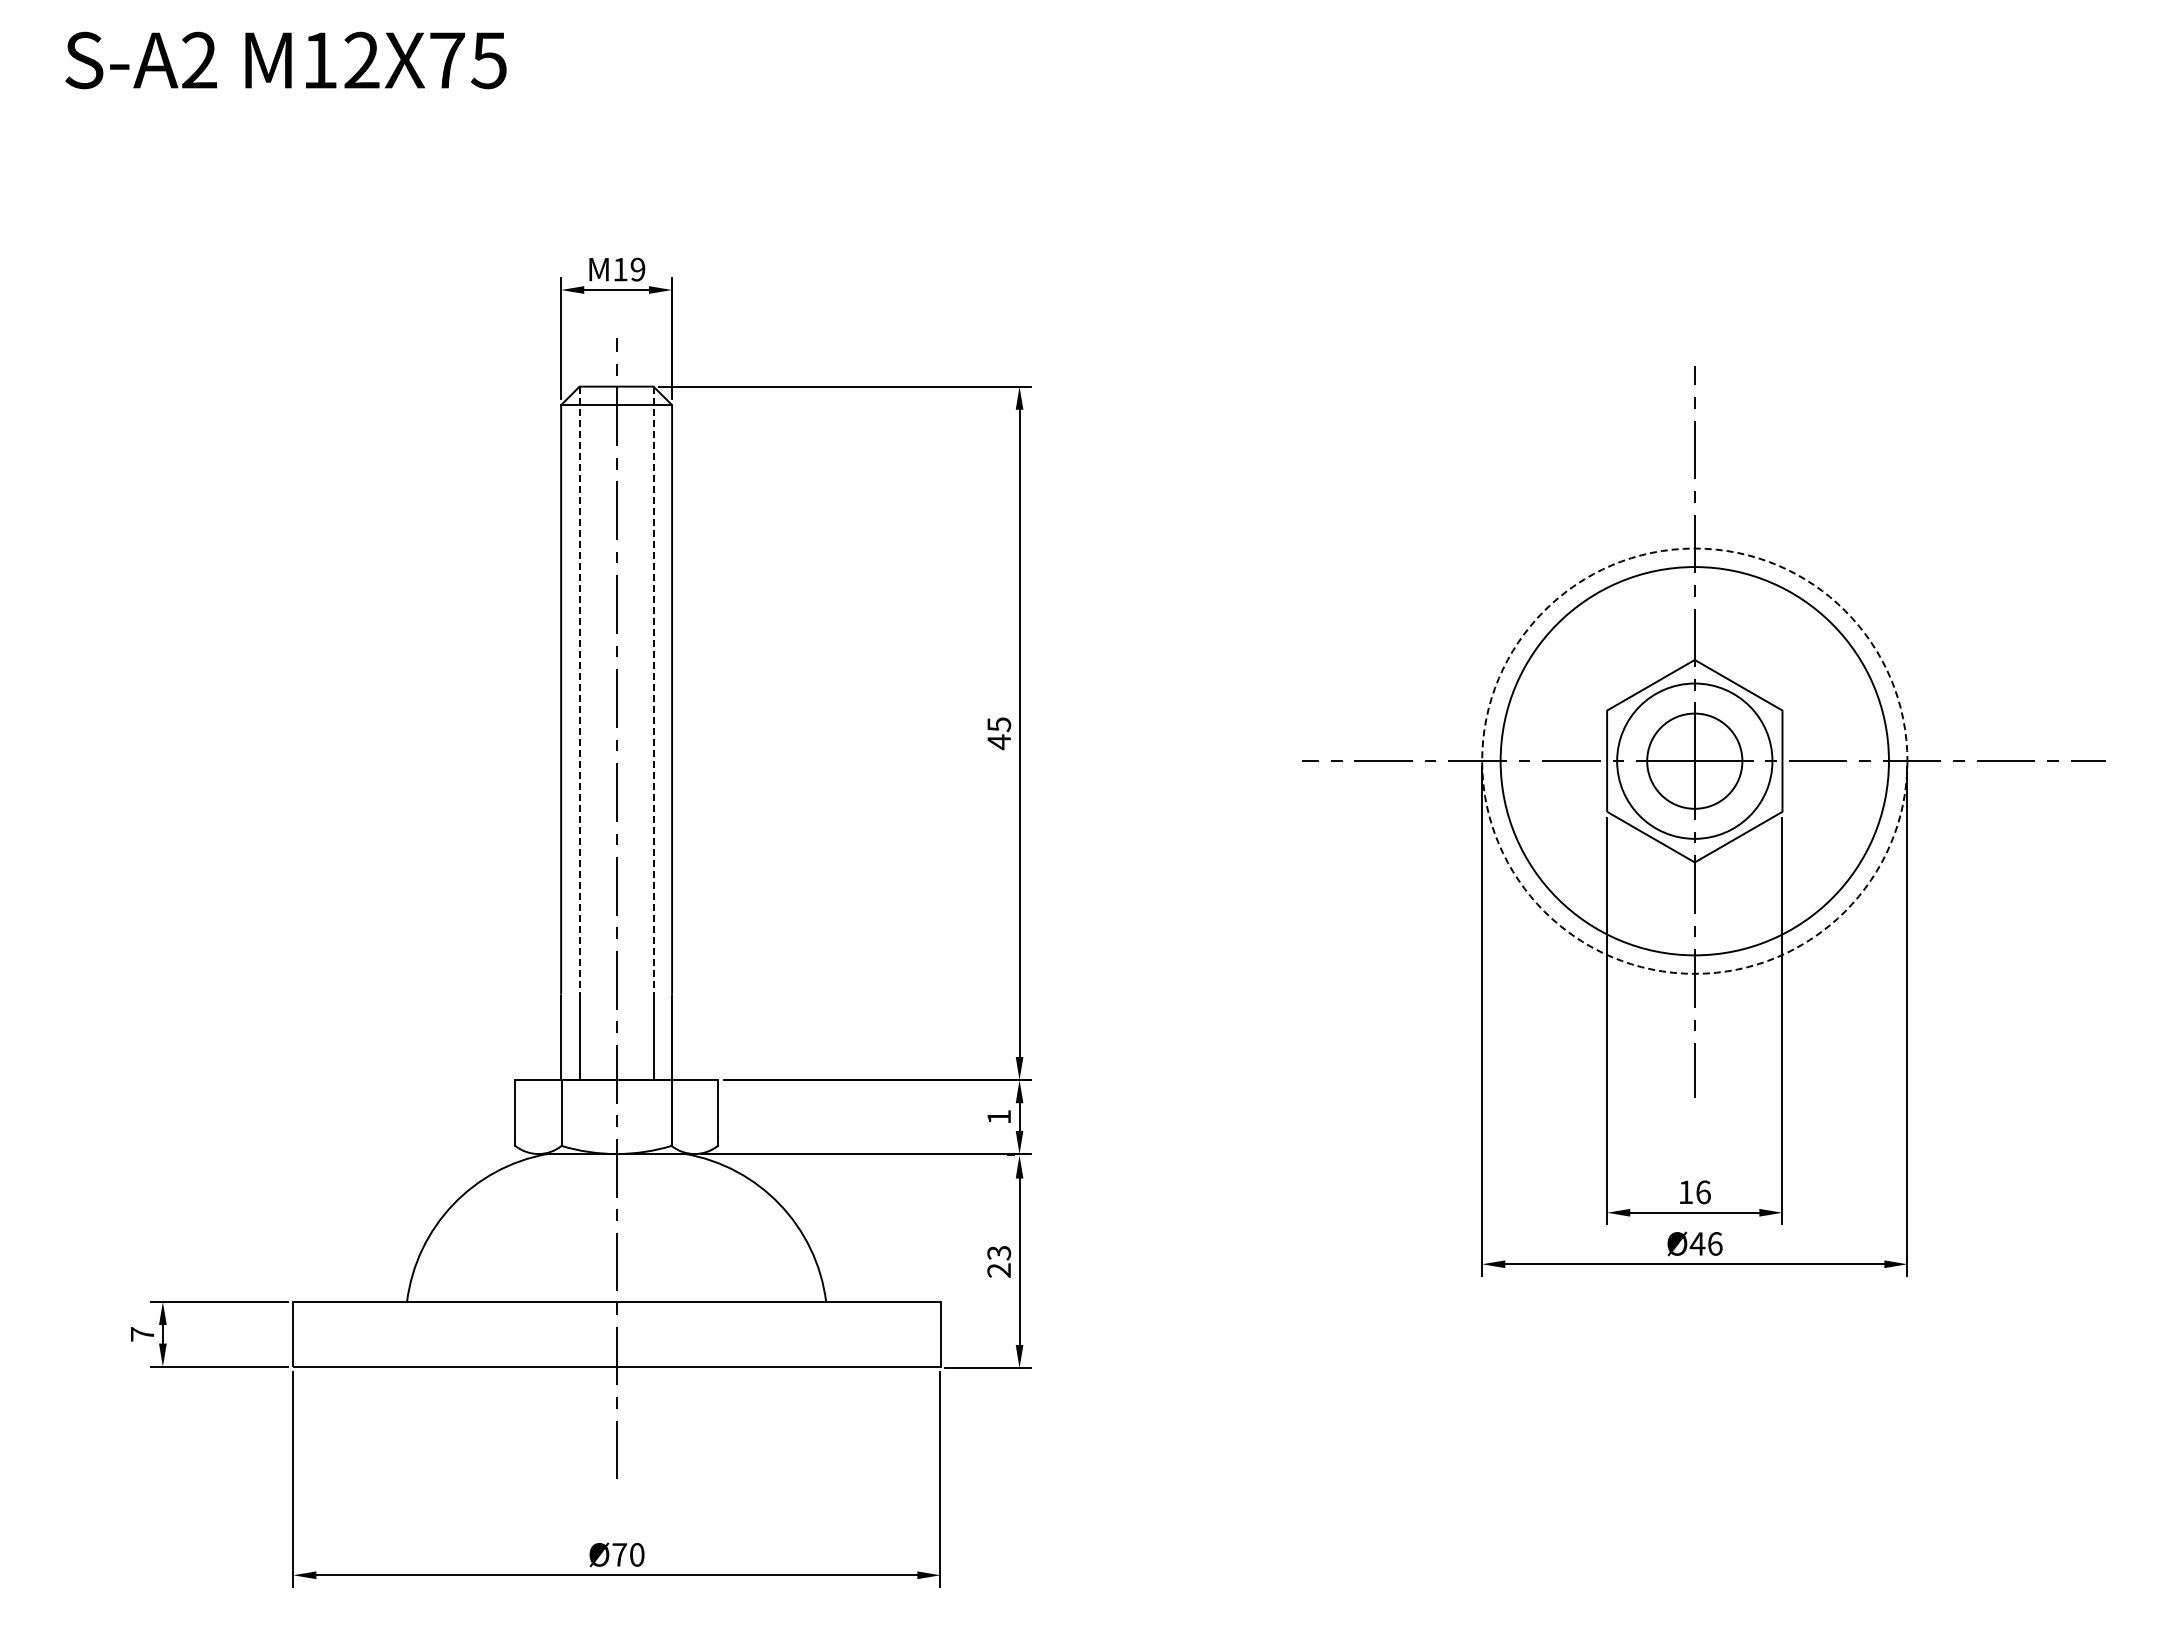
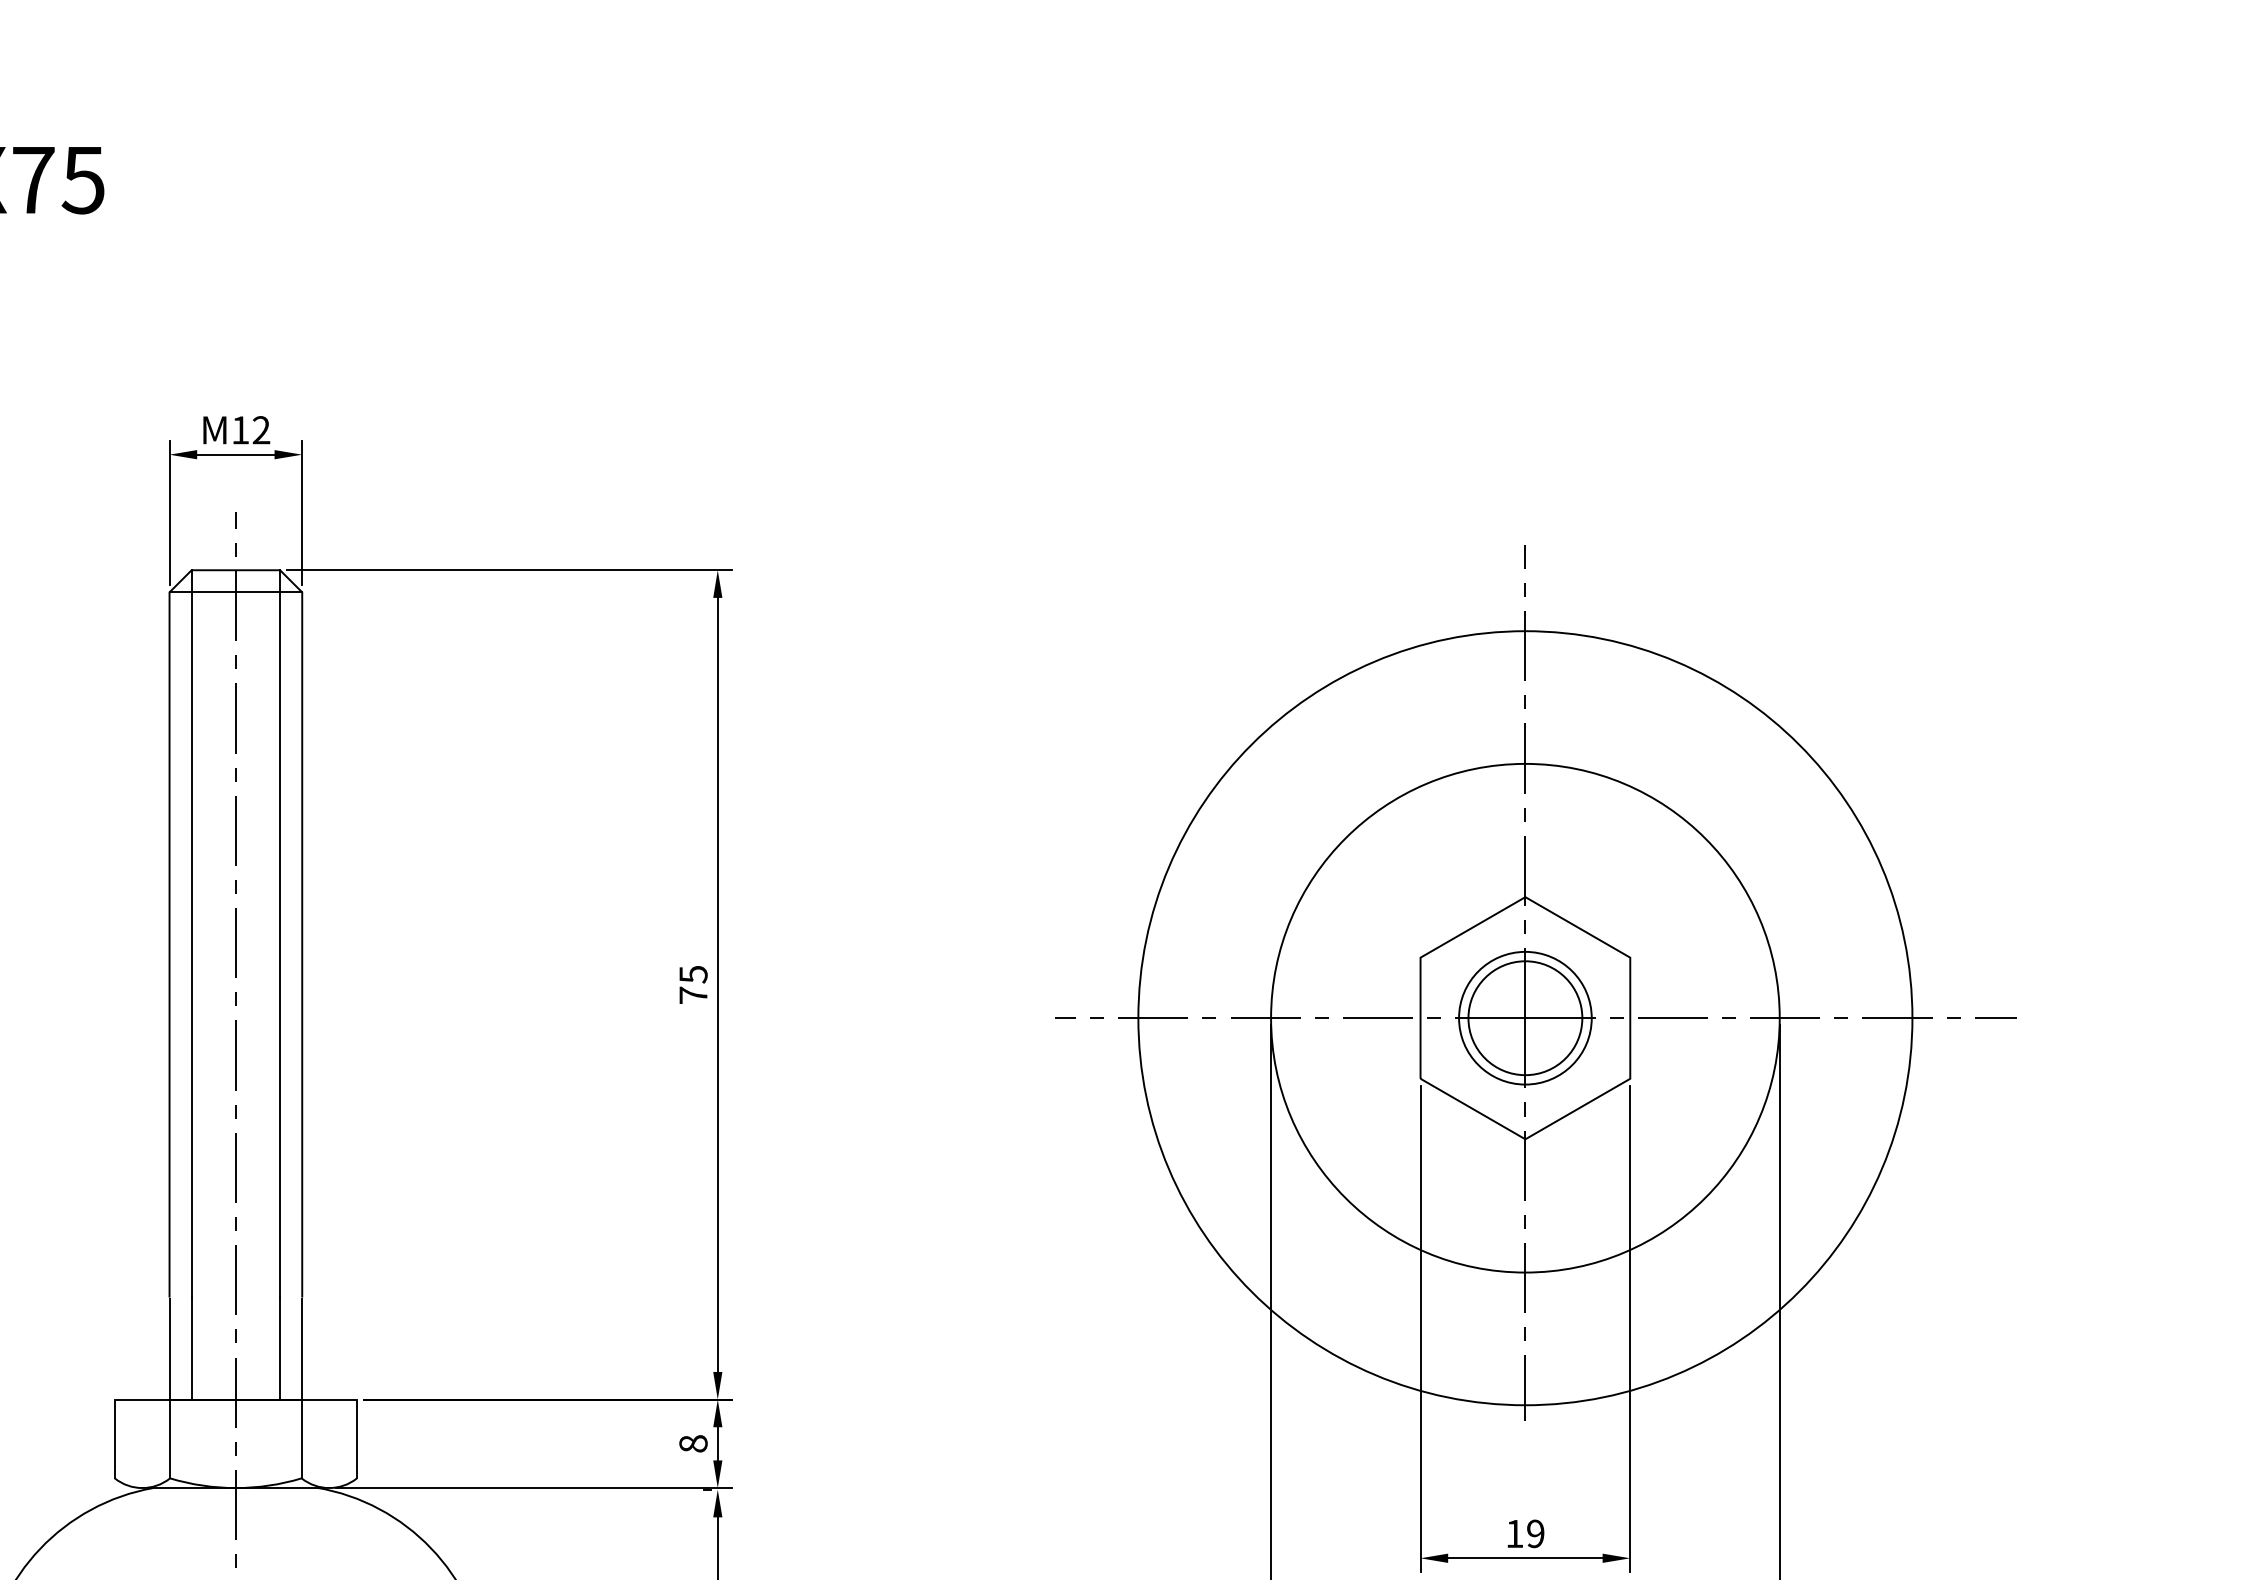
text: (637, 269) -> (260, 430), M19 -> M12
line: (579, 691) -> (191, 934), dashed -> solid
line: (653, 691) -> (280, 934), dashed -> solid
text: (998, 742) -> (692, 995), 45 -> 75
circle: (1694, 760) -> (1525, 1017), dashed -> solid
circle: (1694, 760) -> (1525, 1017), size x0.71
circle: (1694, 760) -> (1525, 1017), size x1.67
text: (999, 1116) -> (693, 1443), 1 -> 8
text: (1703, 1192) -> (1535, 1534), 16 -> 19

